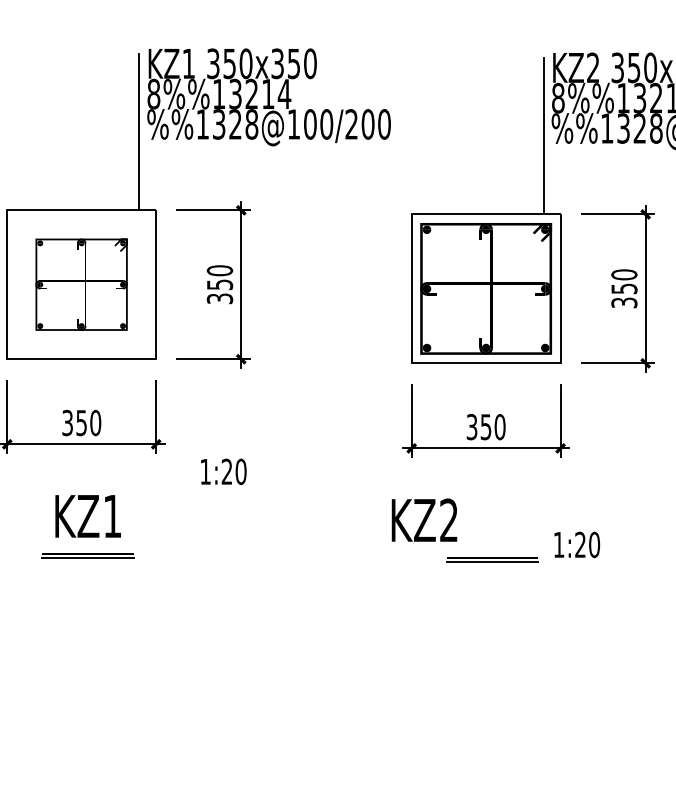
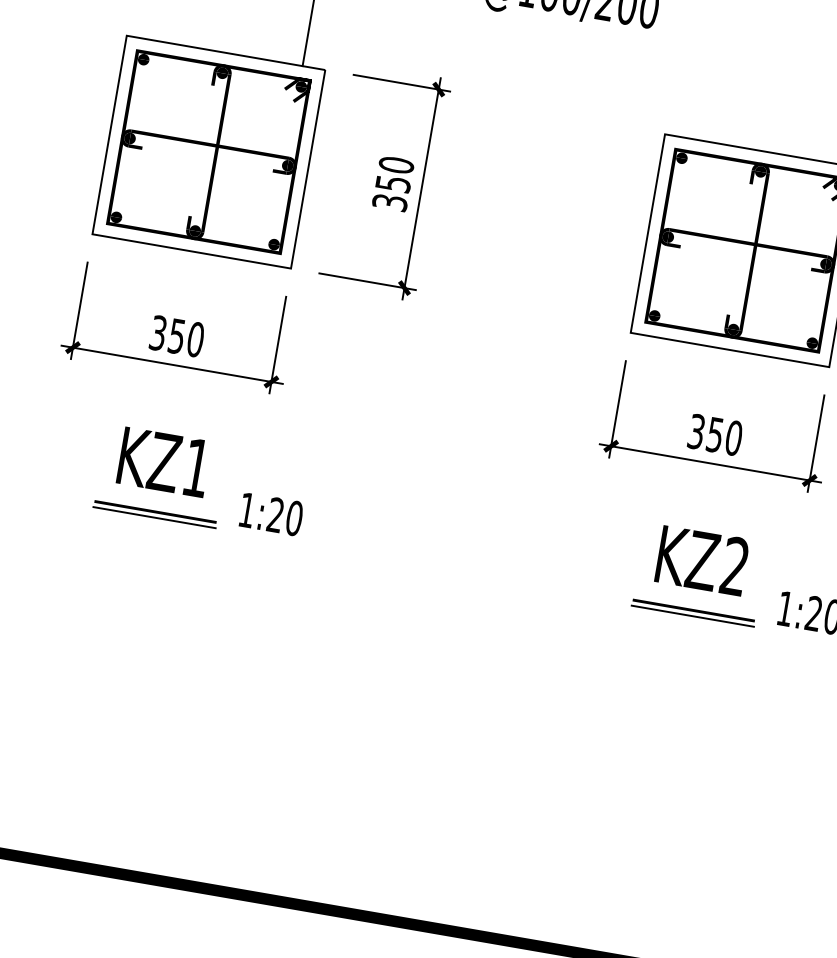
part: (81, 284) -> (208, 151), size x1.43
text: (223, 471) -> (271, 513), moved
text: (424, 519) -> (702, 559), moved

